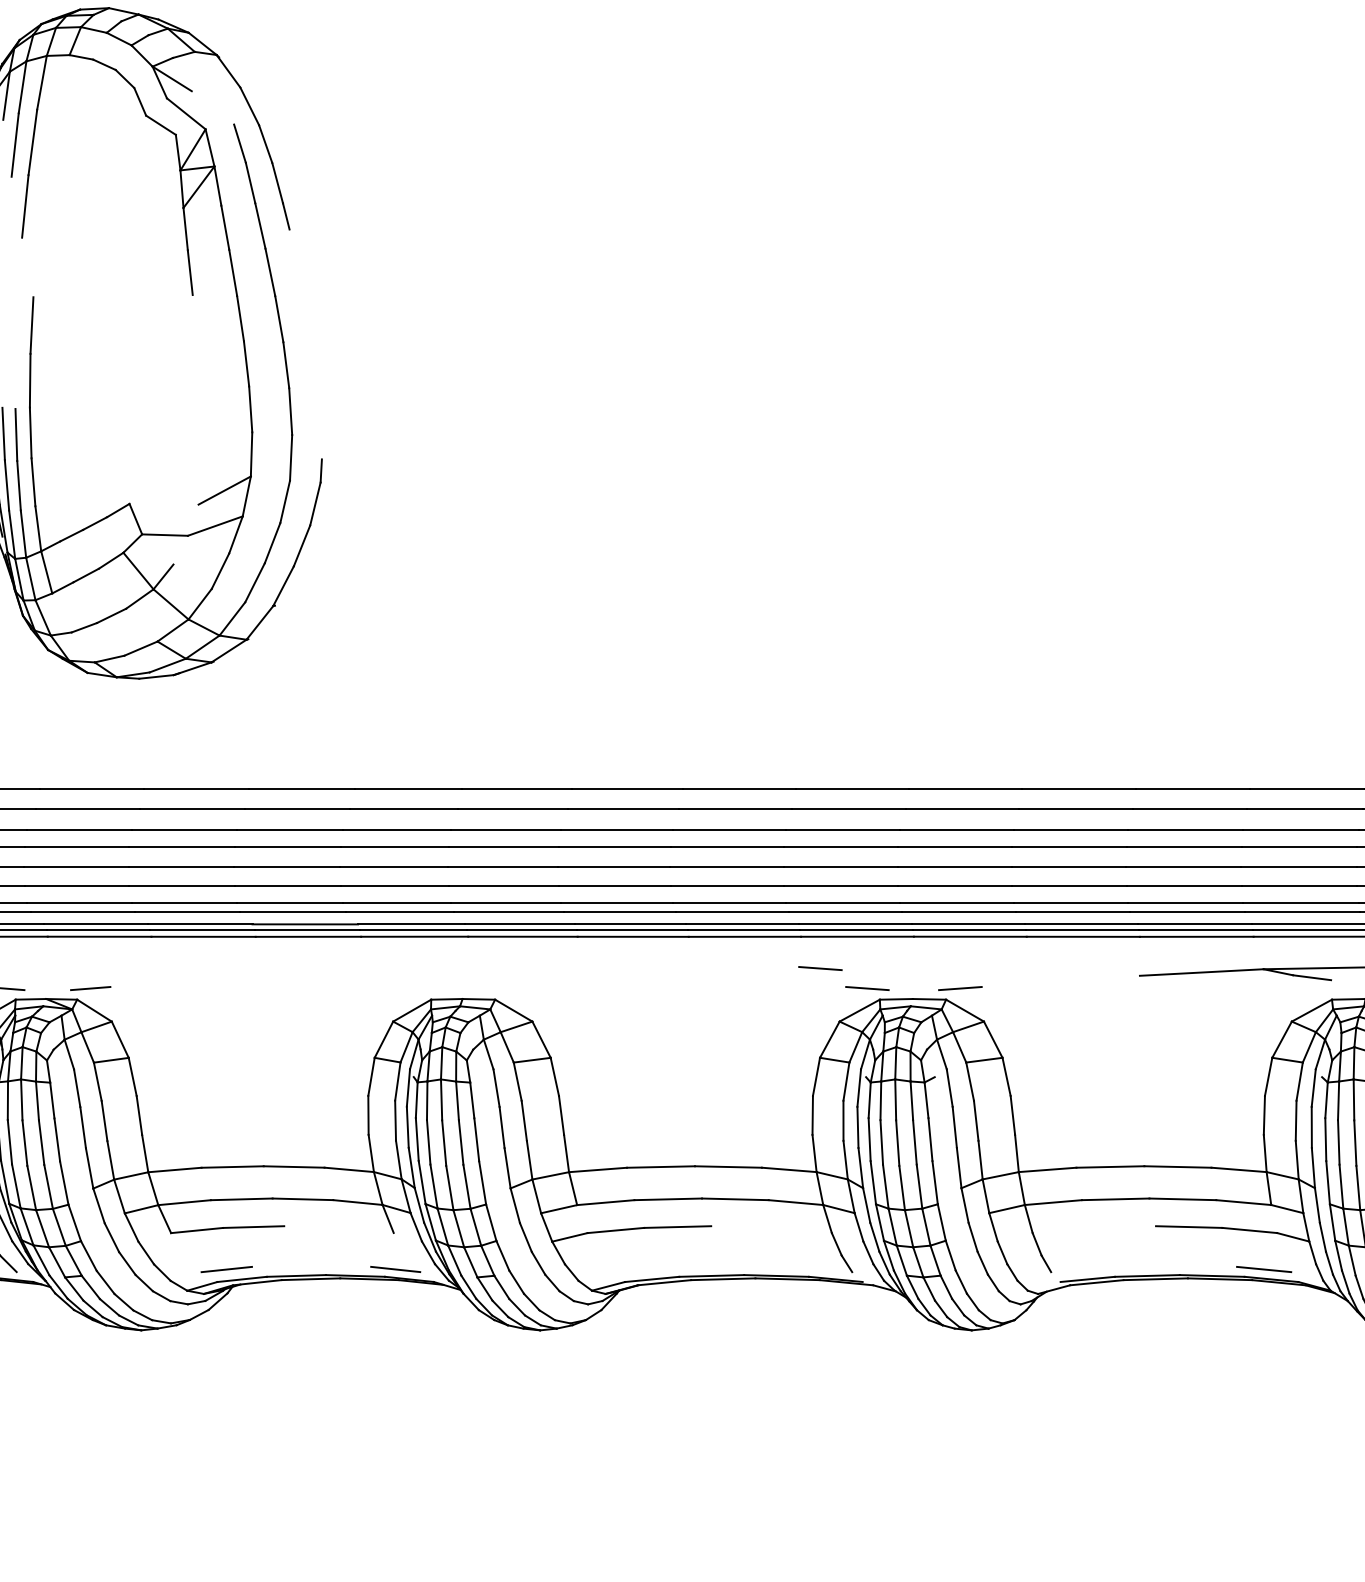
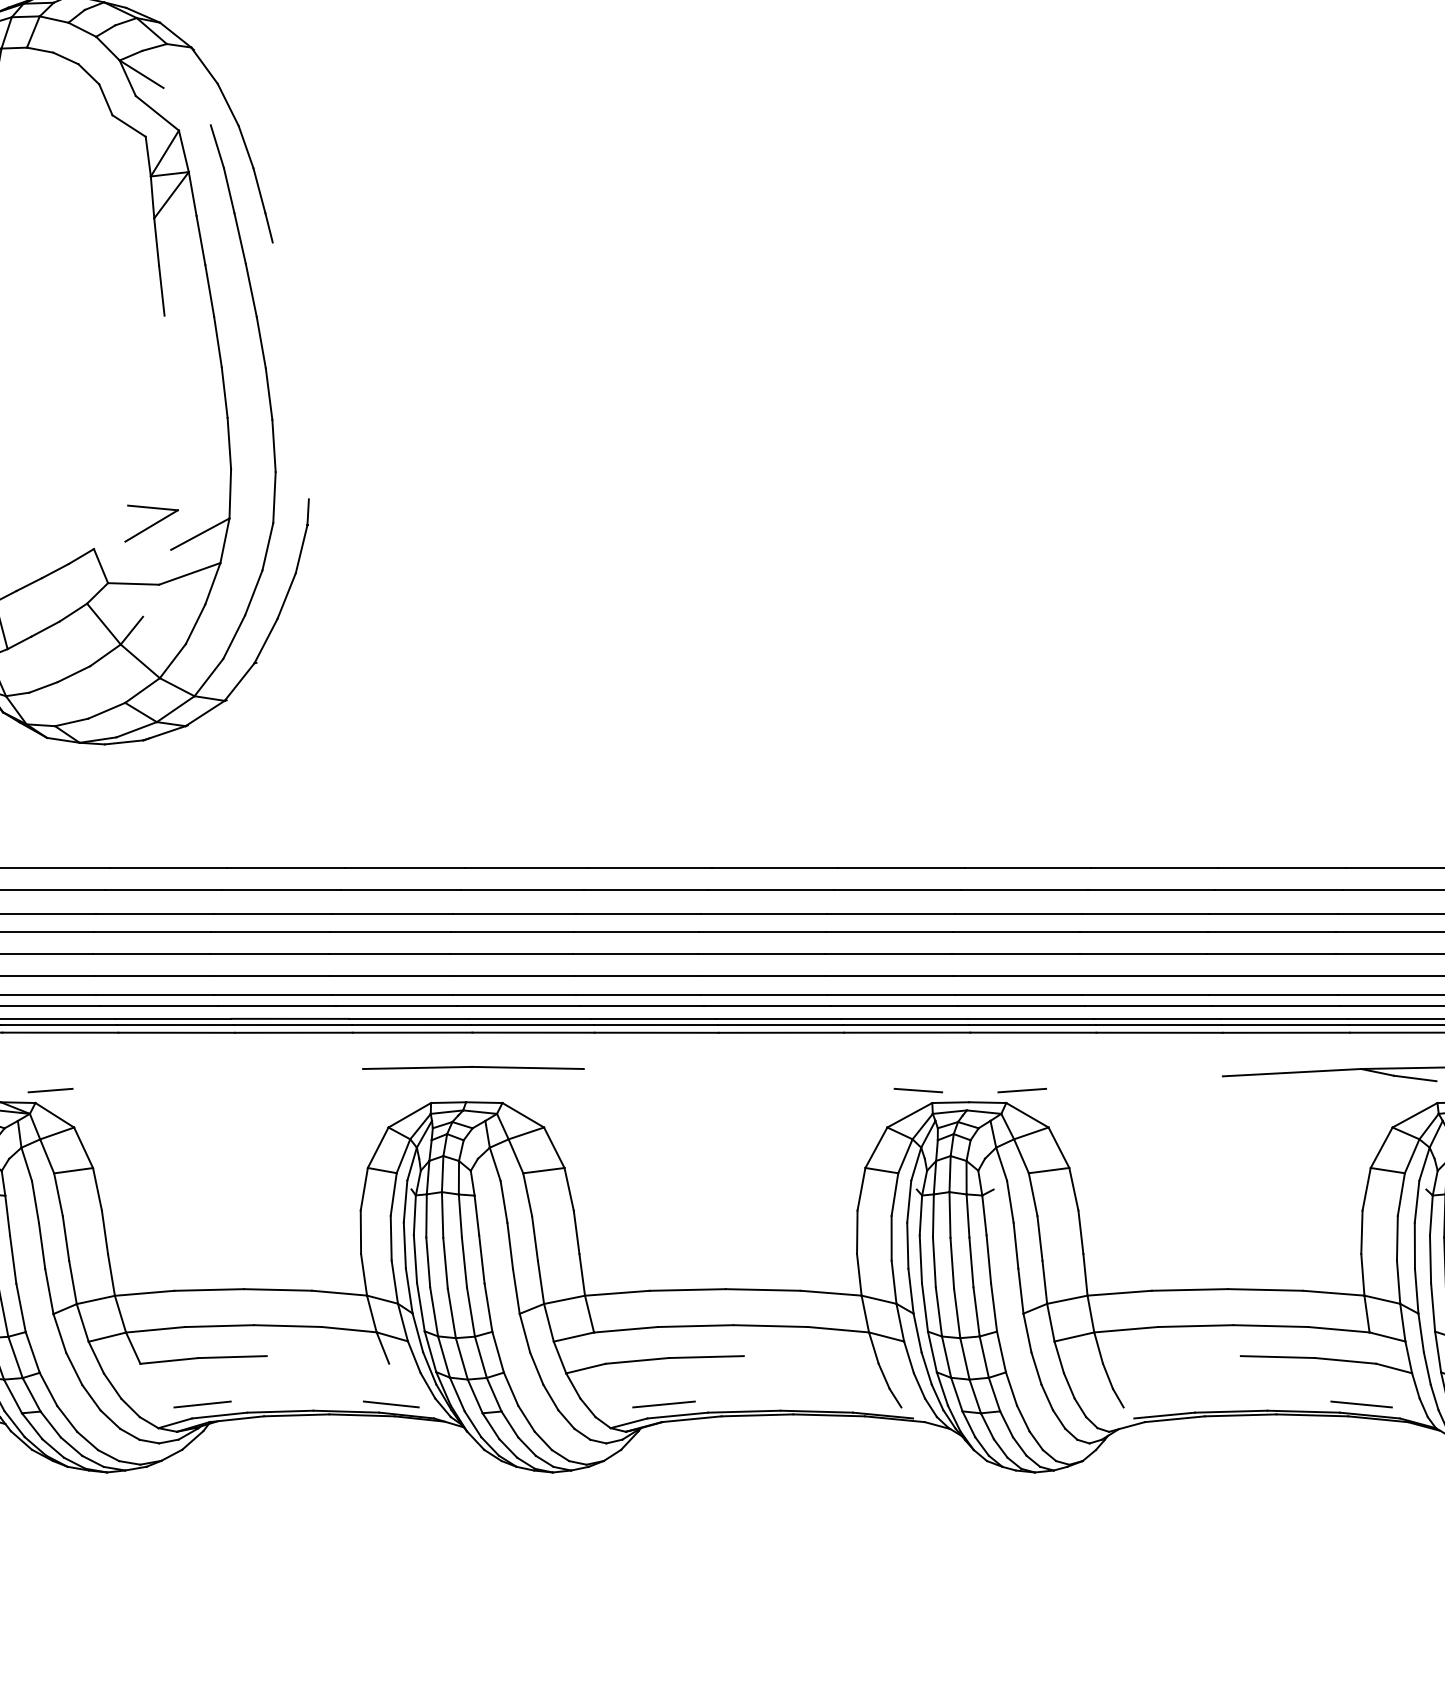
part: (180, 481) -> (150, 524), added
part: (468, 968) -> (472, 1068), added
line: (820, 968) -> (865, 1068), removed
line: (639, 1269) -> (663, 1404), added

